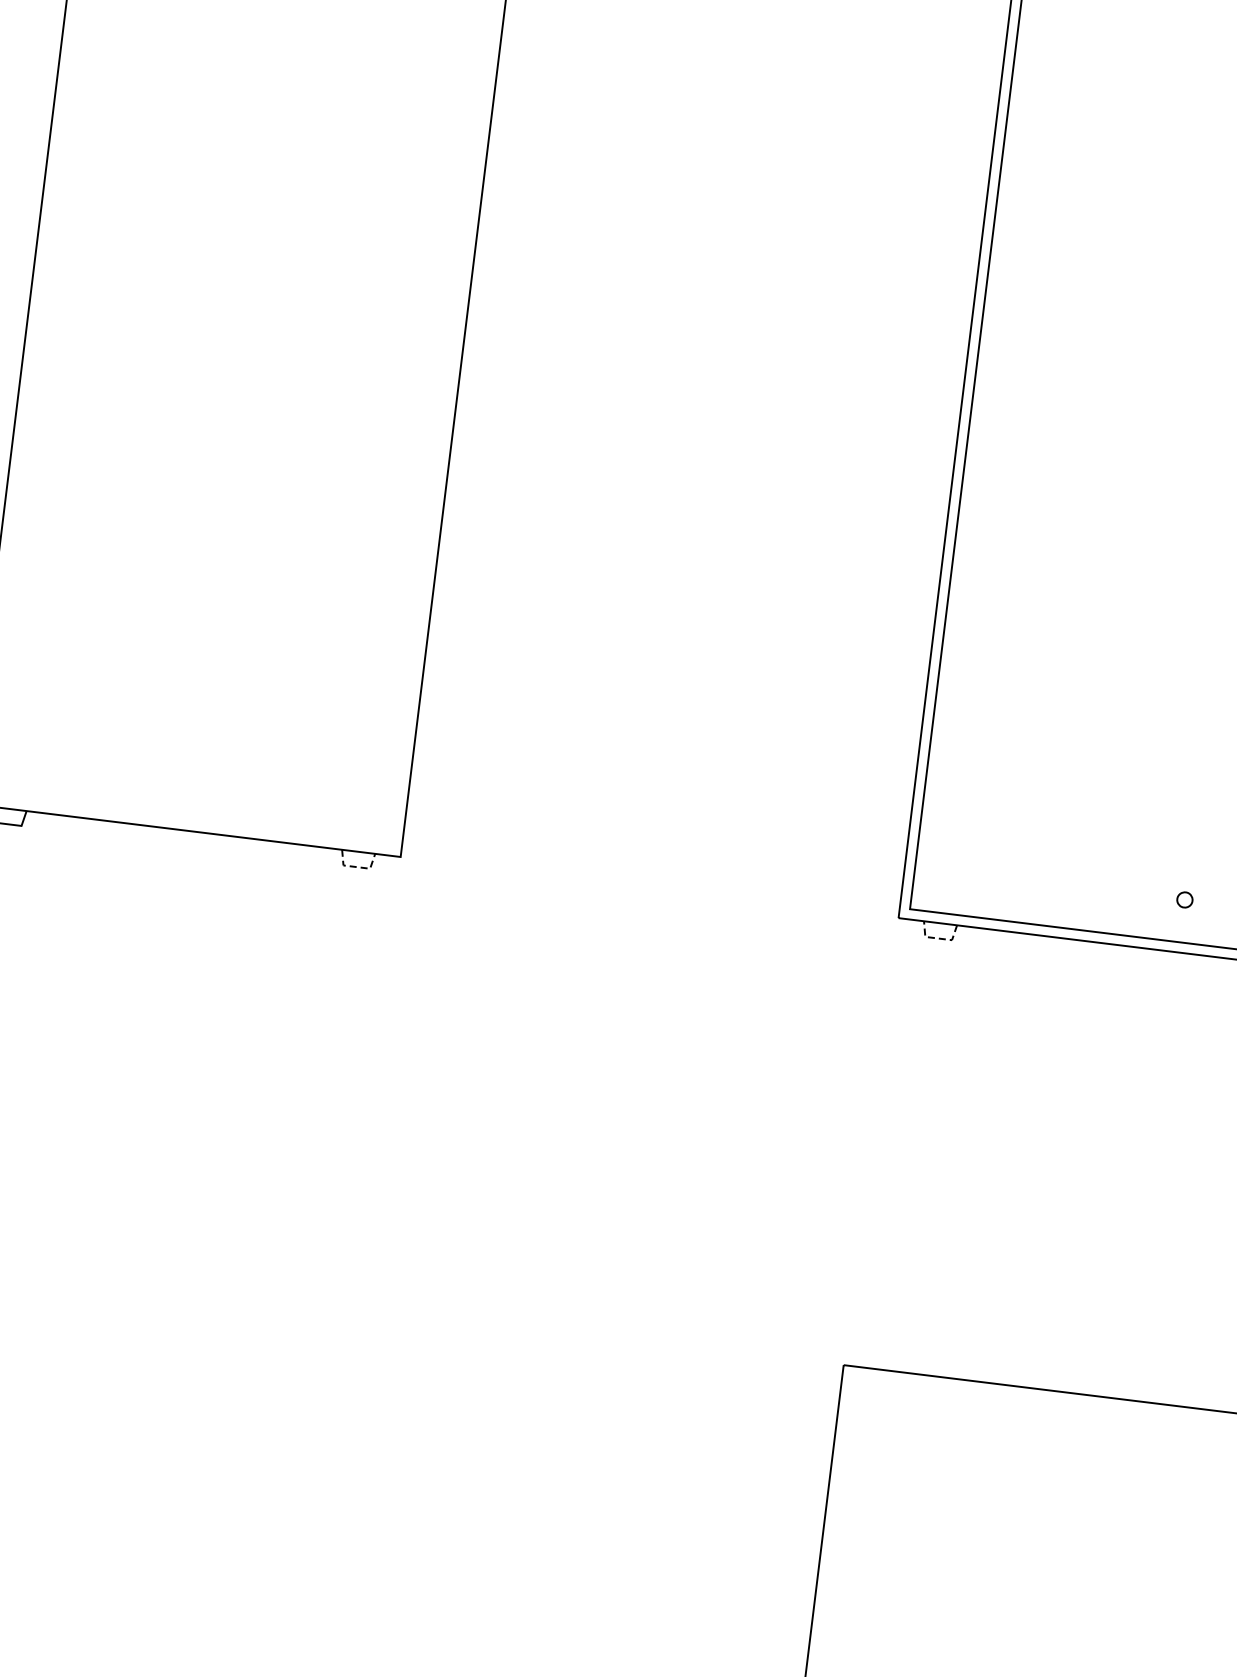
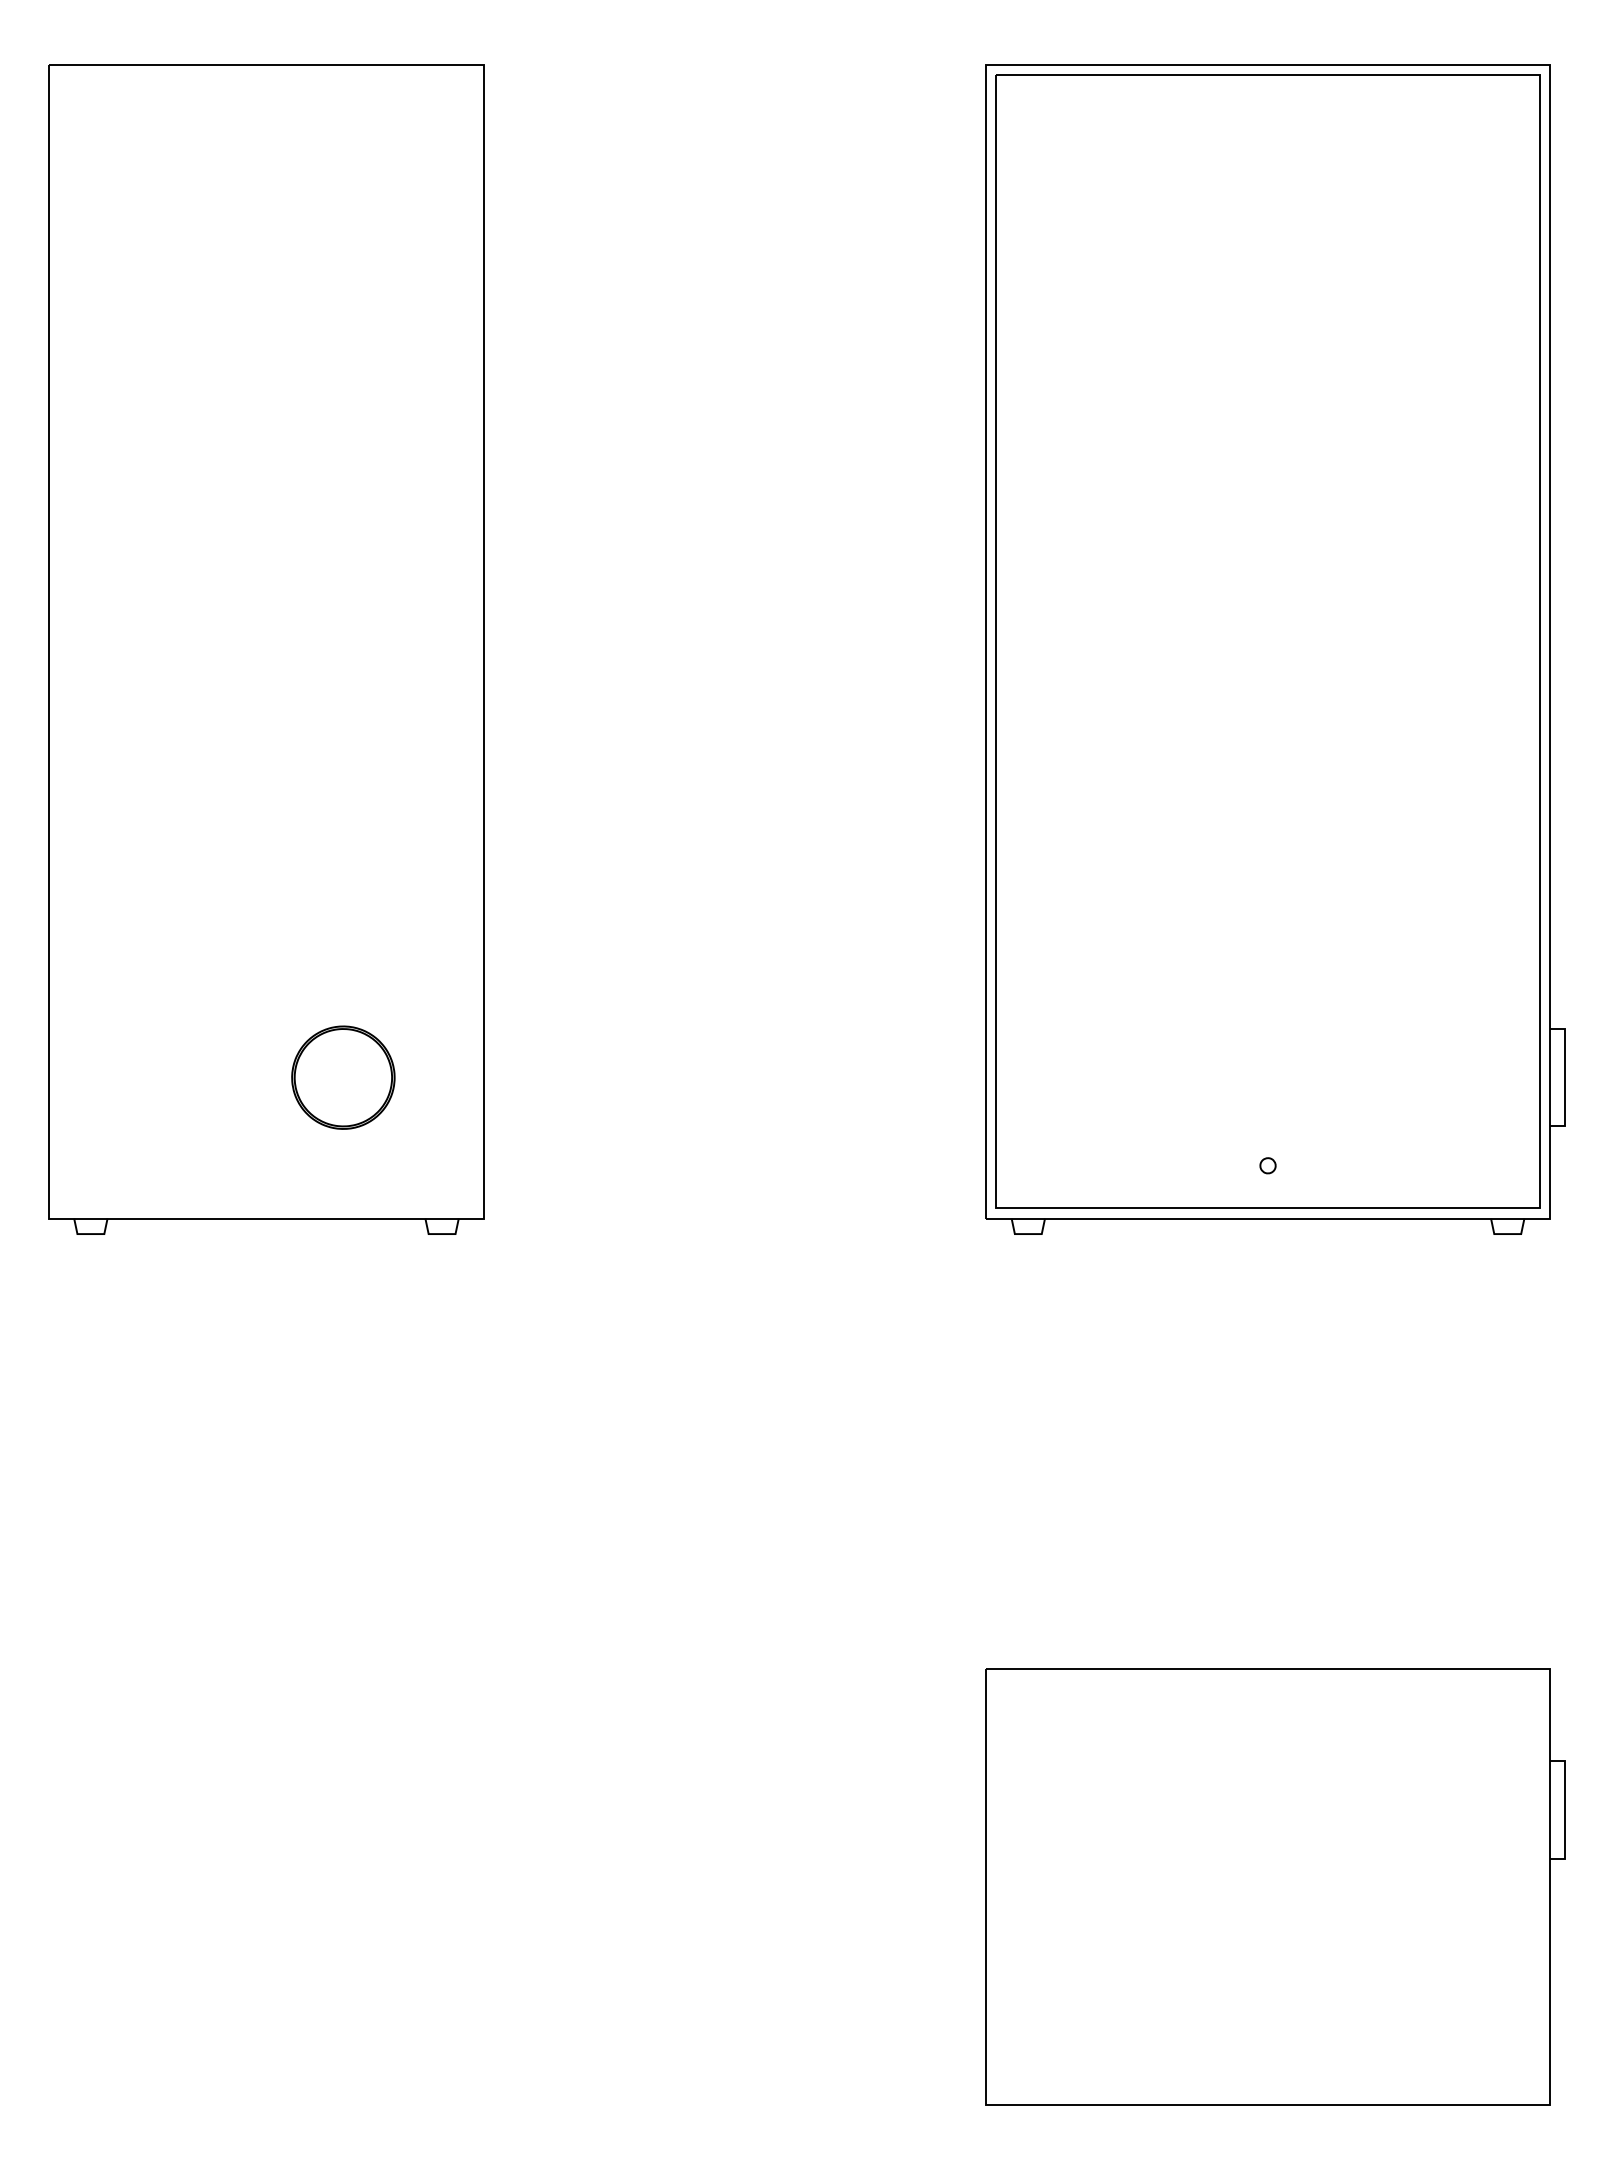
part: (278, 699) -> (343, 1077), added
line: (357, 867) -> (442, 1234), dashed -> solid
line: (937, 938) -> (1027, 1234), dashed -> solid

